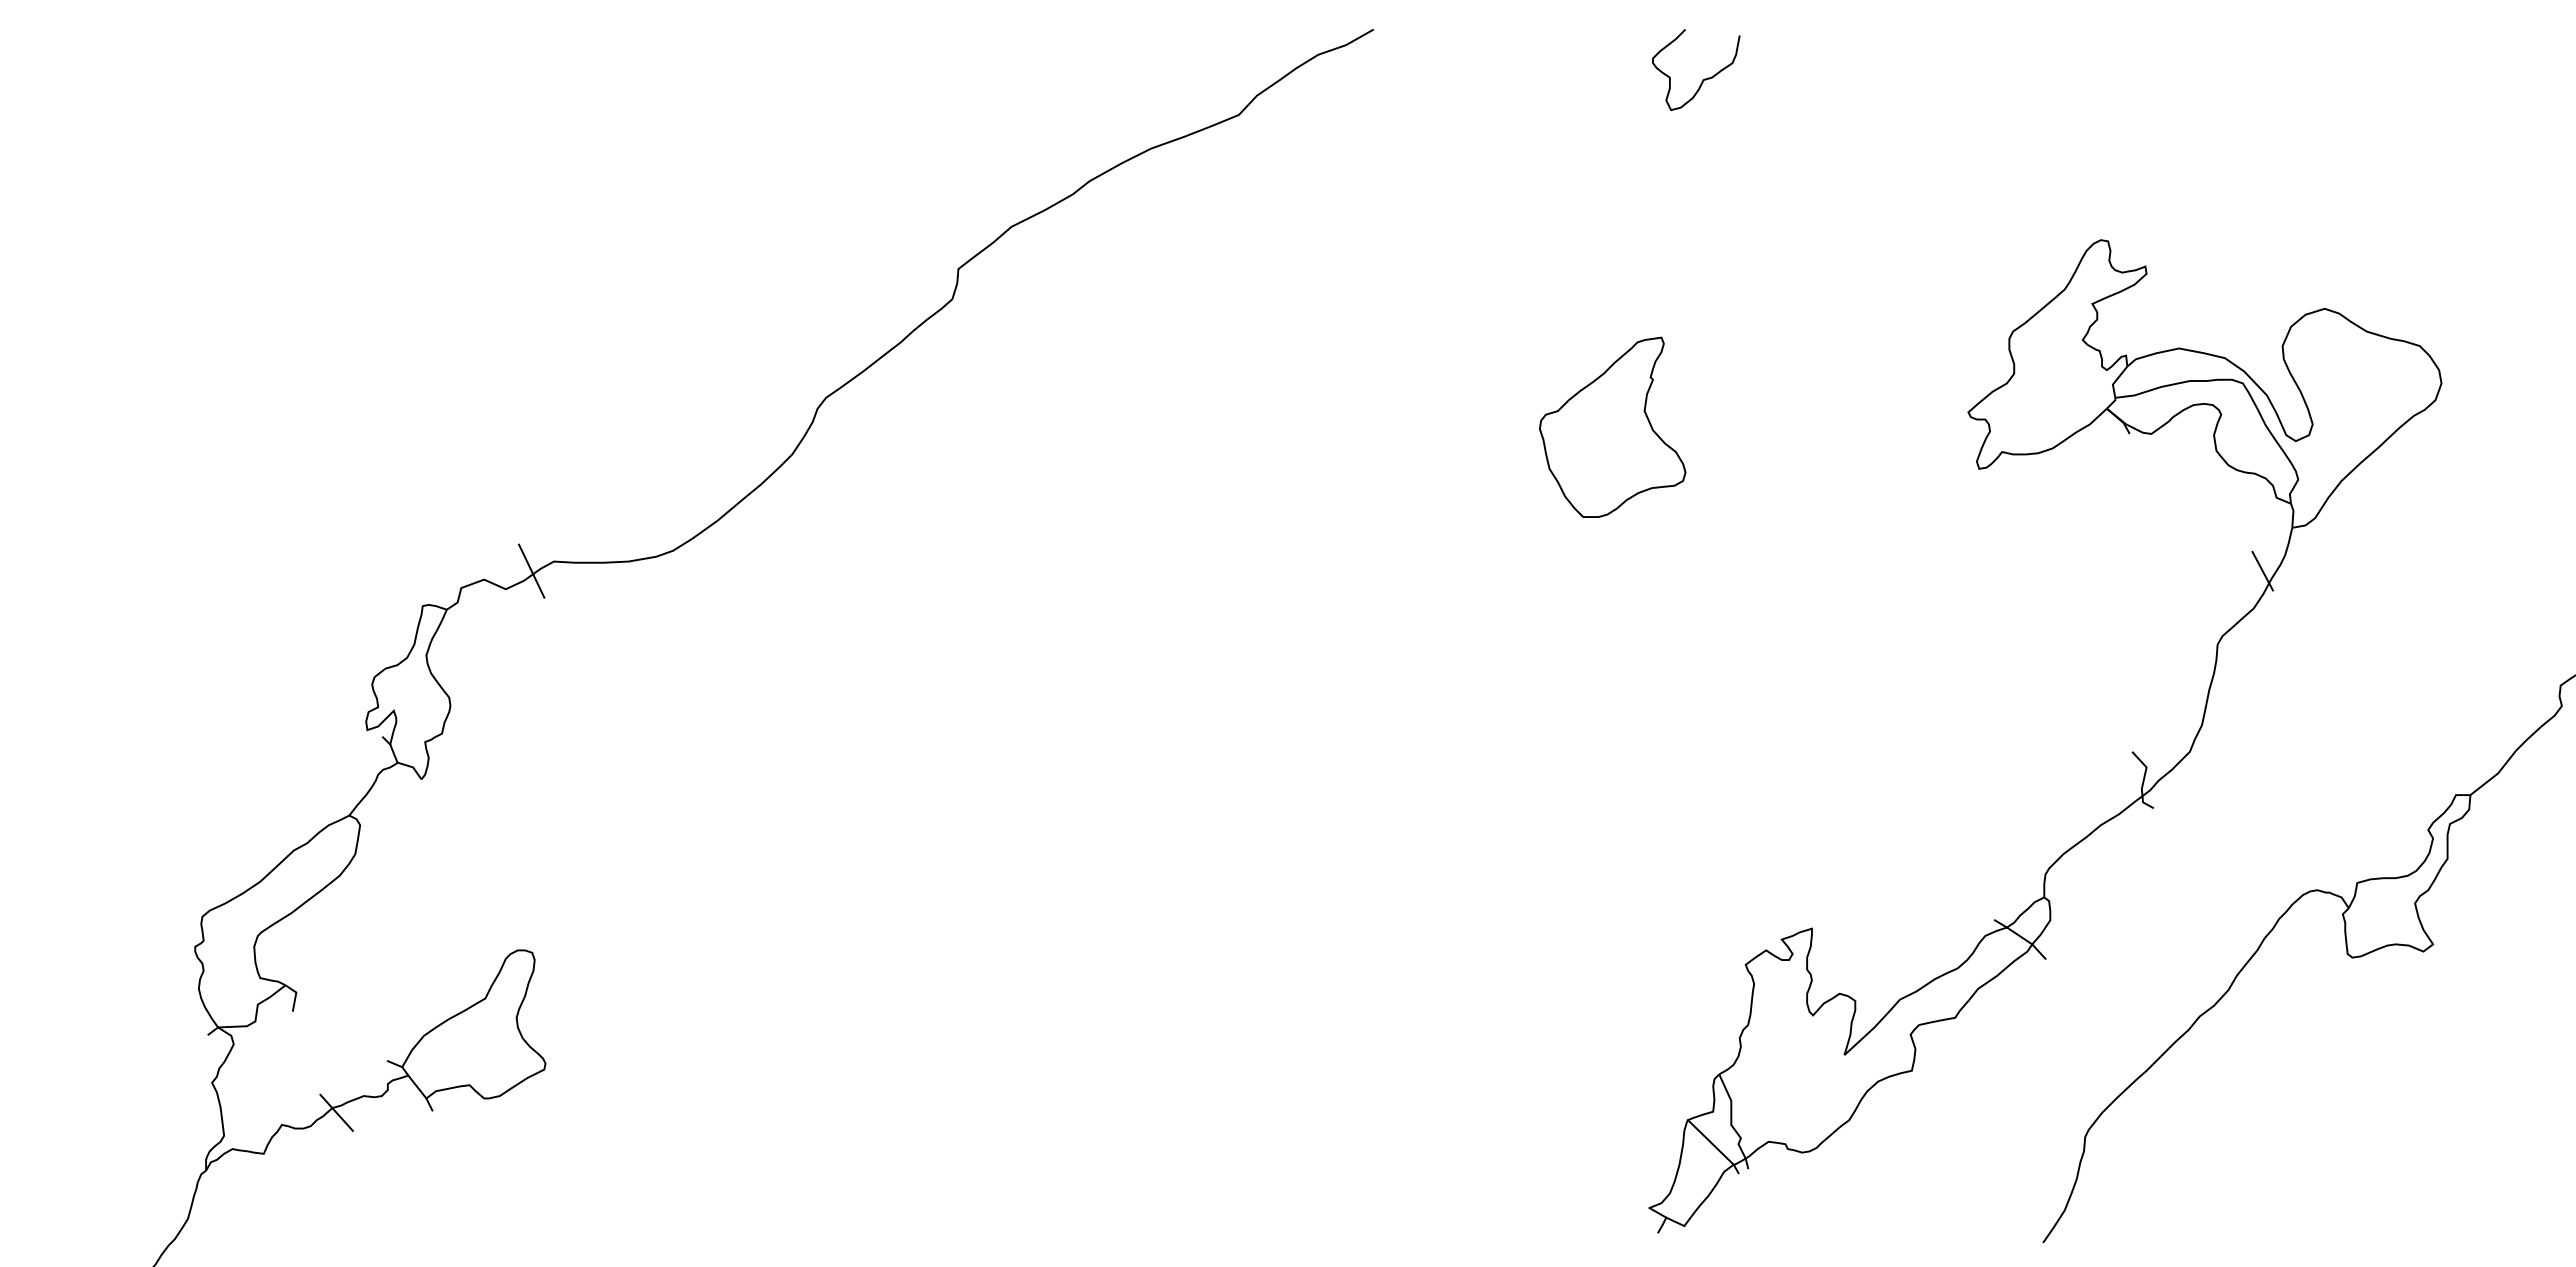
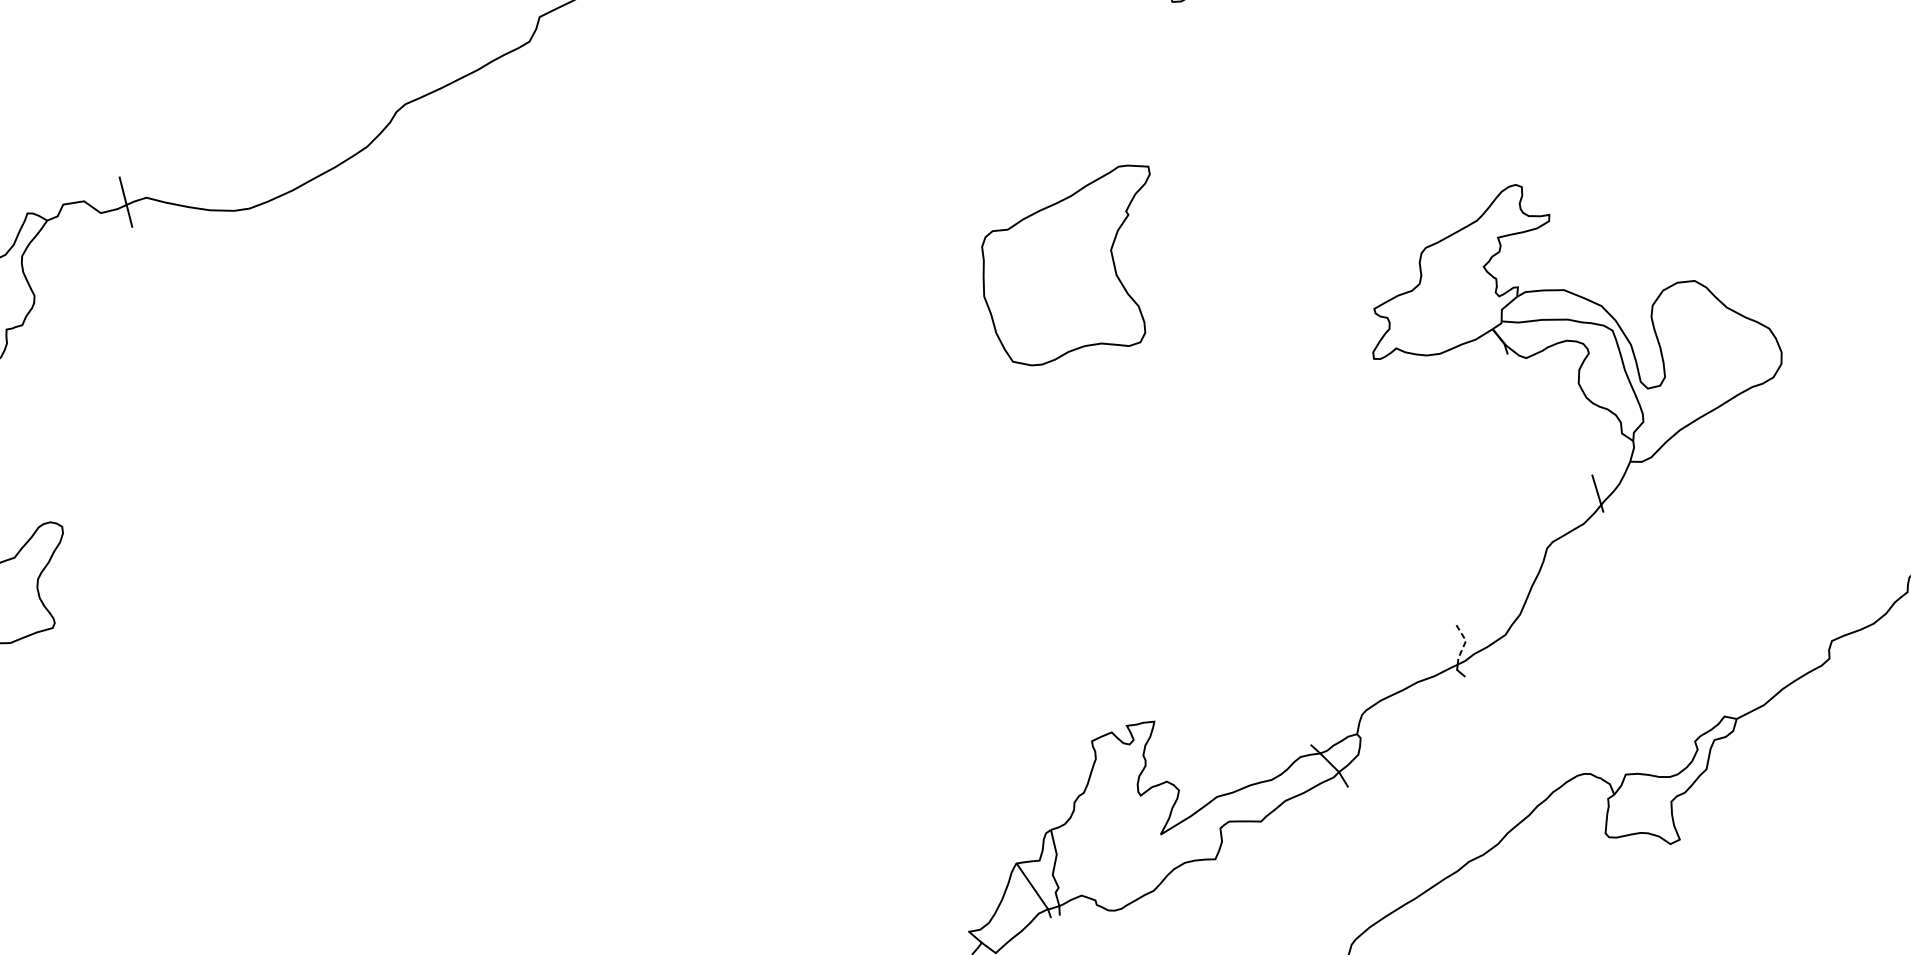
part: (1612, 426) -> (1069, 261), size x1.4
line: (2145, 772) -> (1464, 645), solid -> dashed

